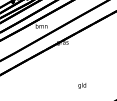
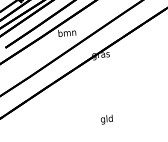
text: (82, 85) -> (107, 119), moved

